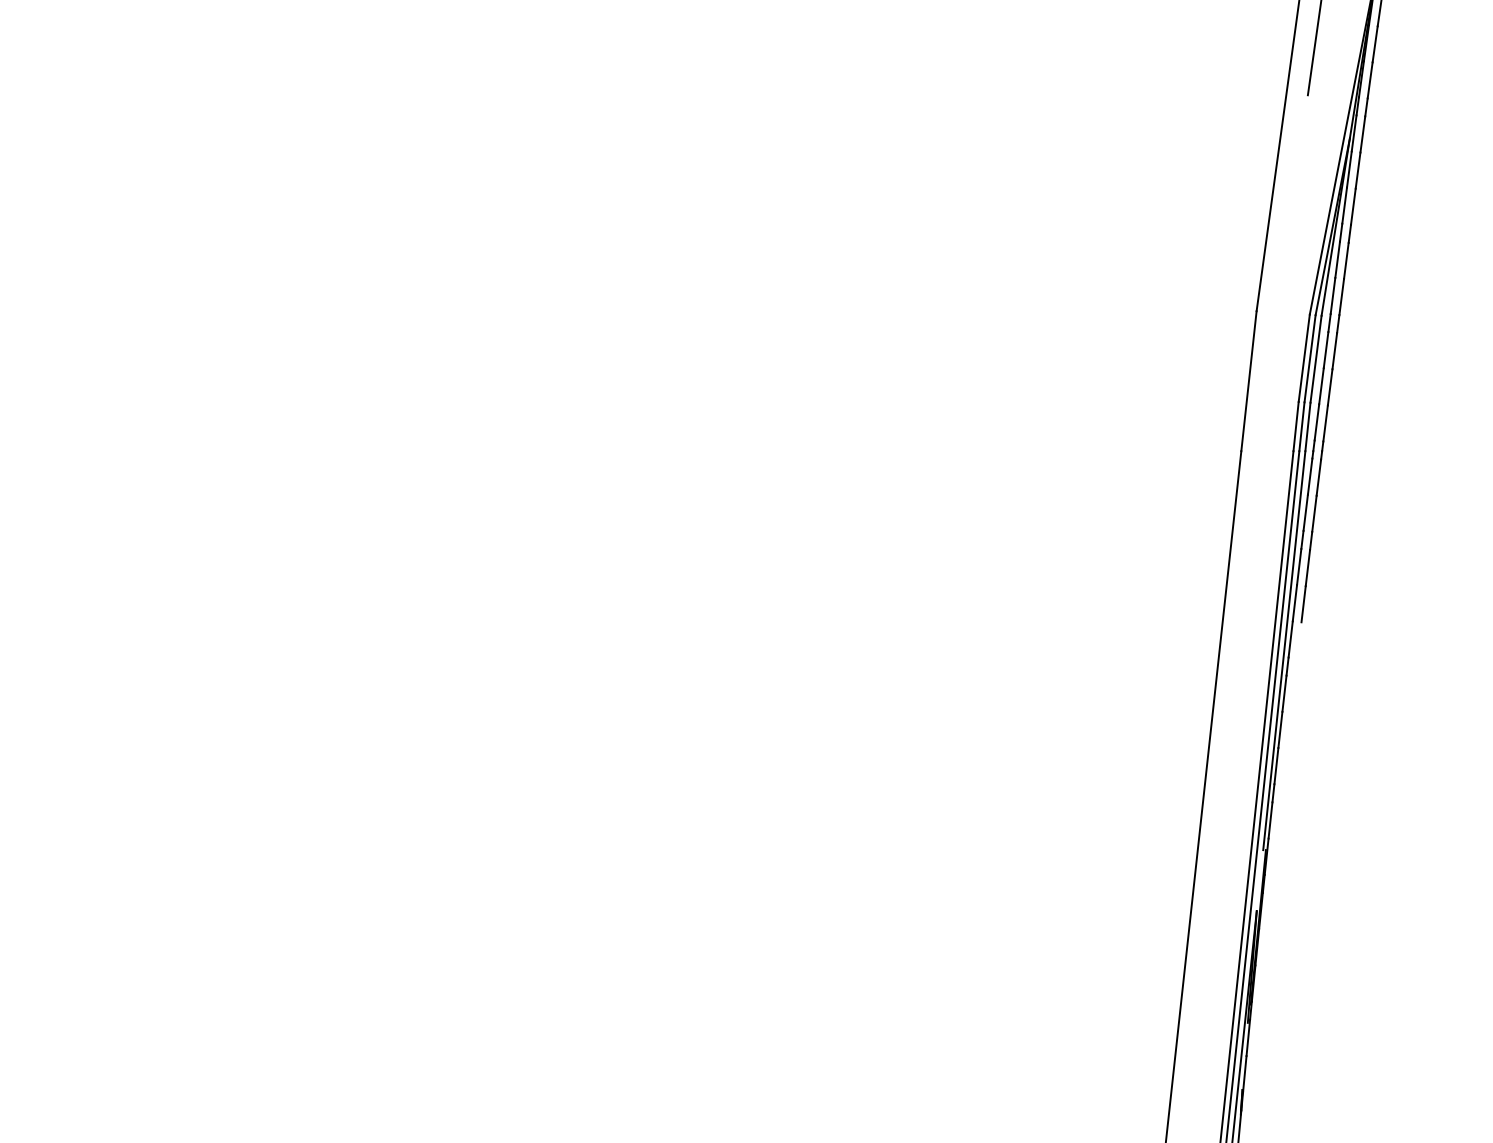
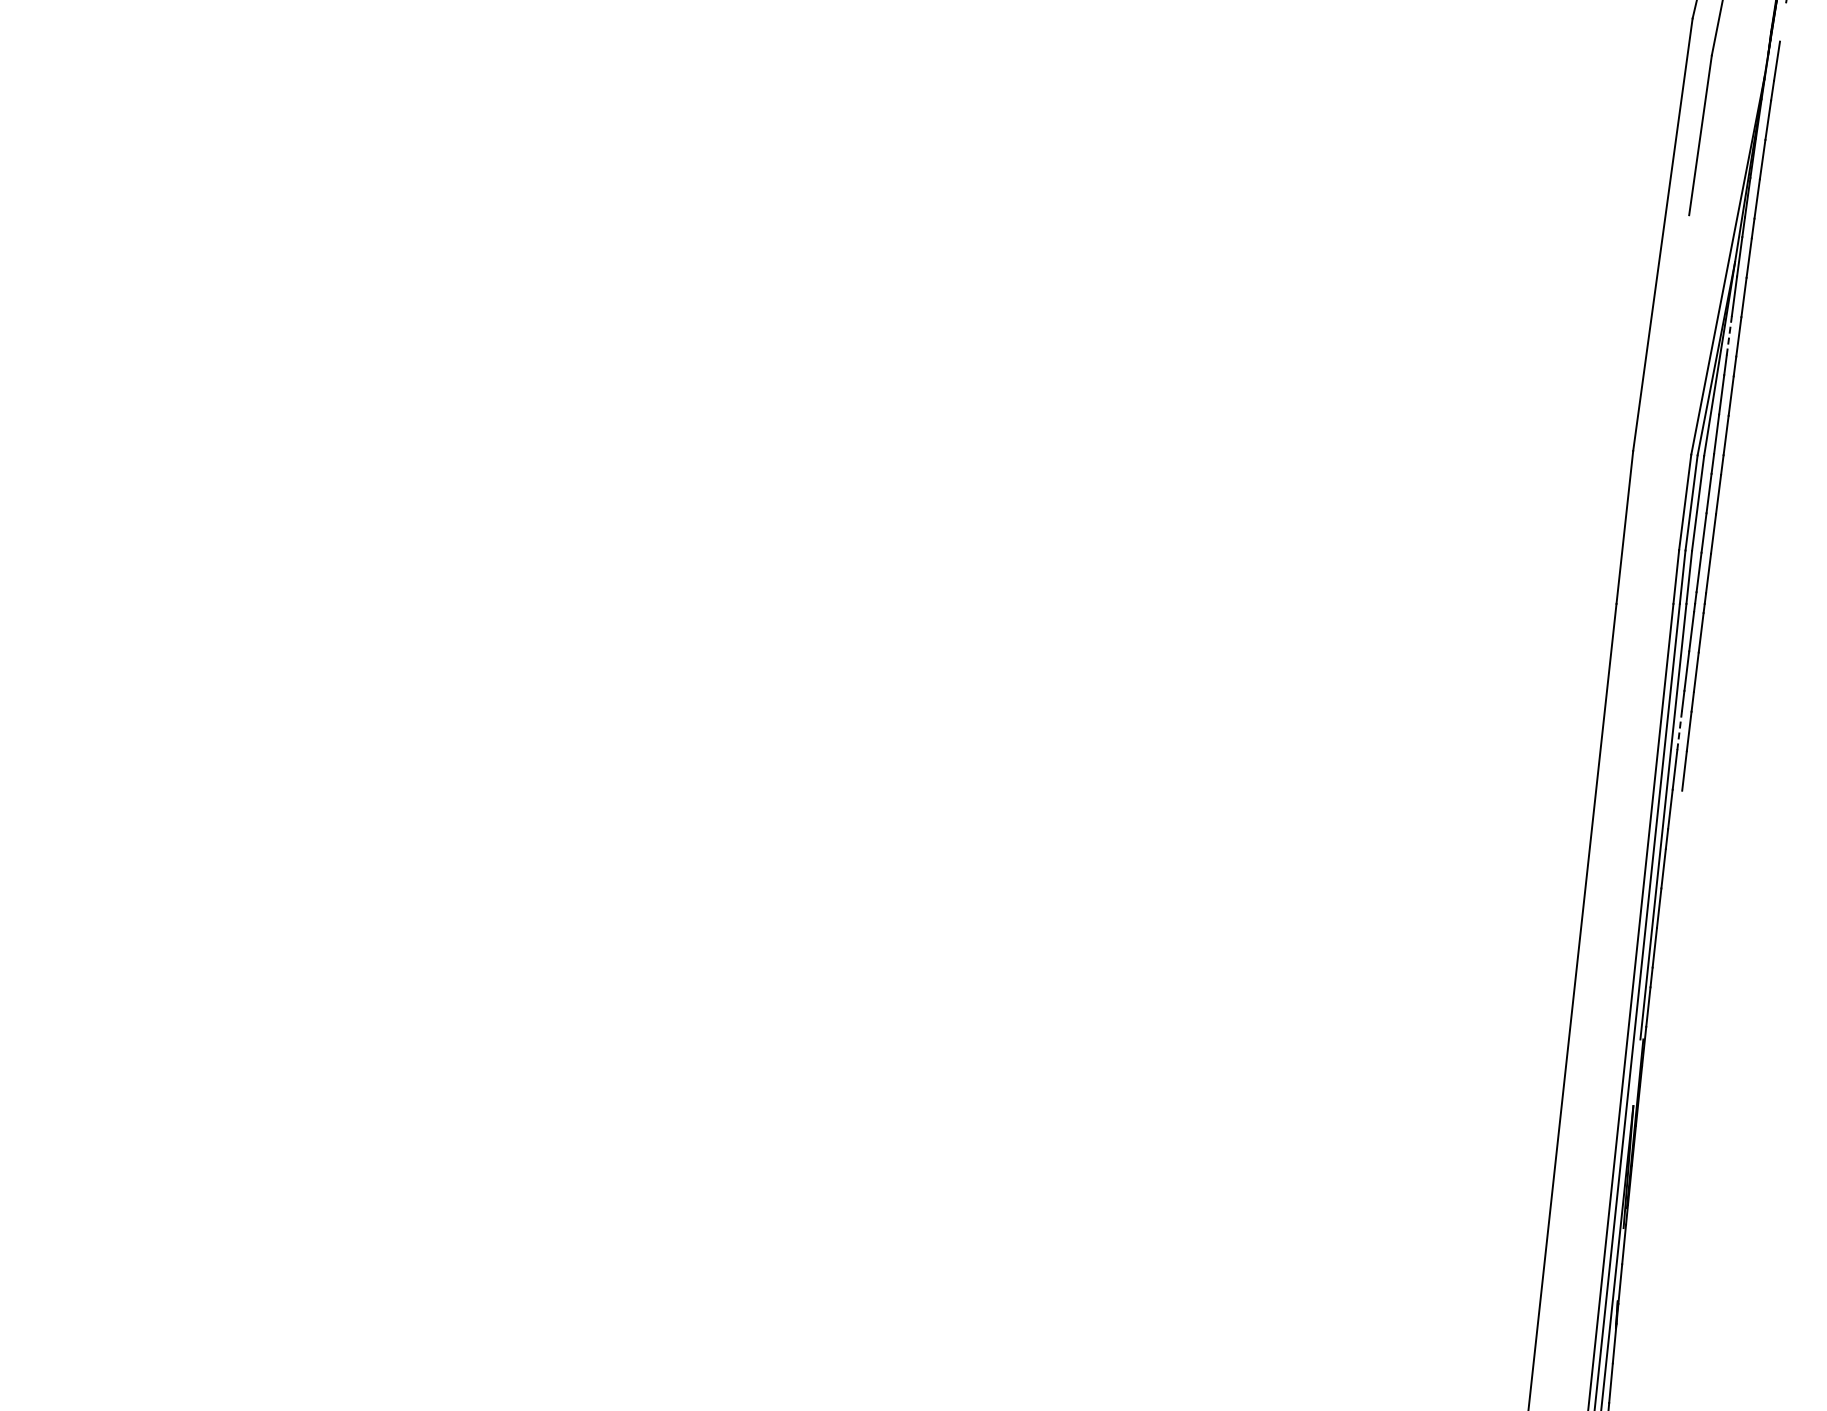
line: (1344, 205) -> (1729, 335), solid -> dashed
line: (1299, 567) -> (1679, 730), solid -> dashed

